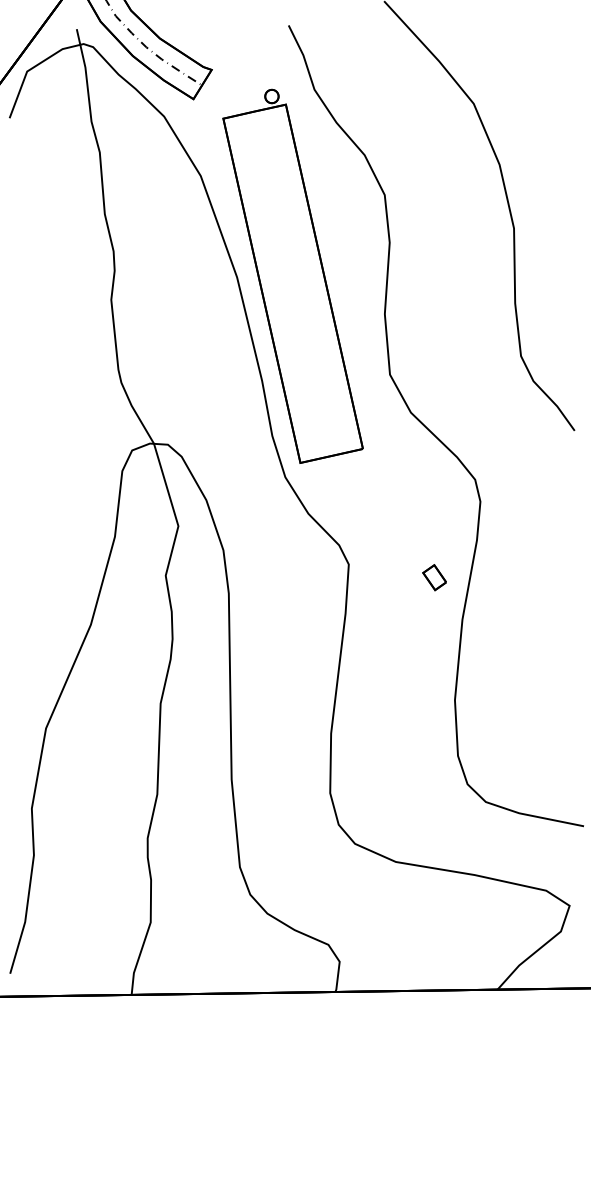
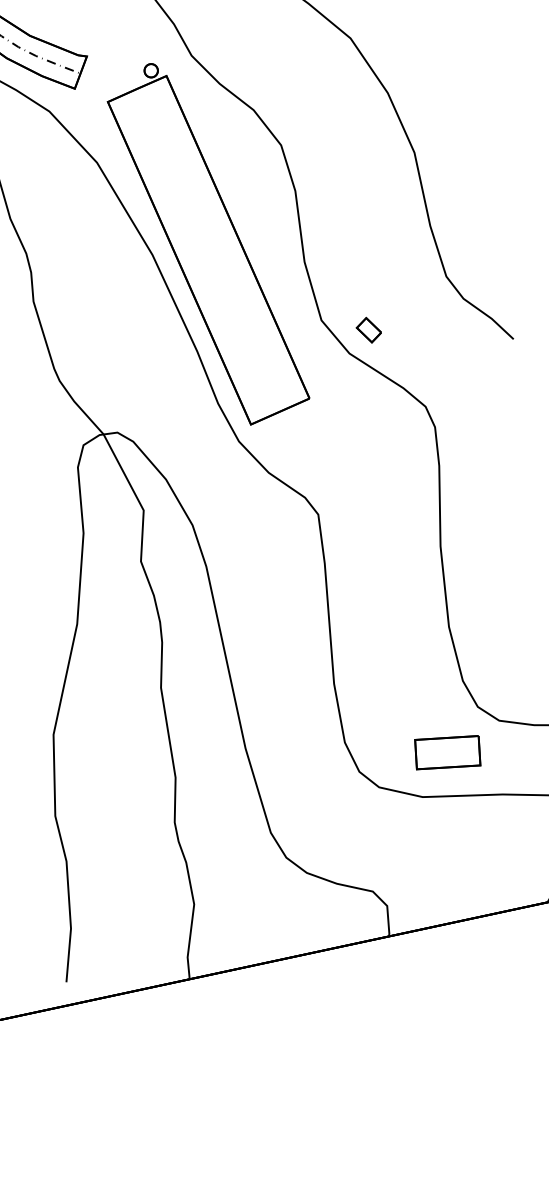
part: (434, 577) -> (368, 330), moved
part: (428, 823) -> (447, 752), added

